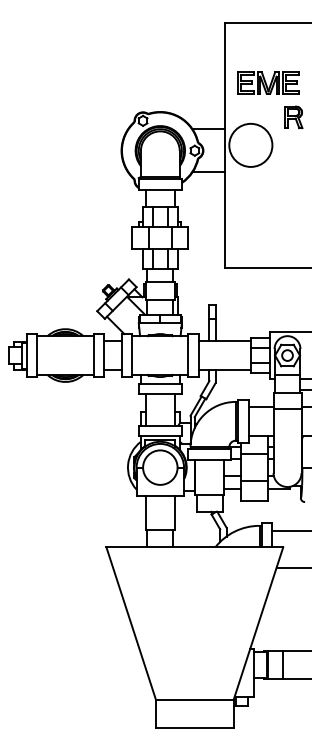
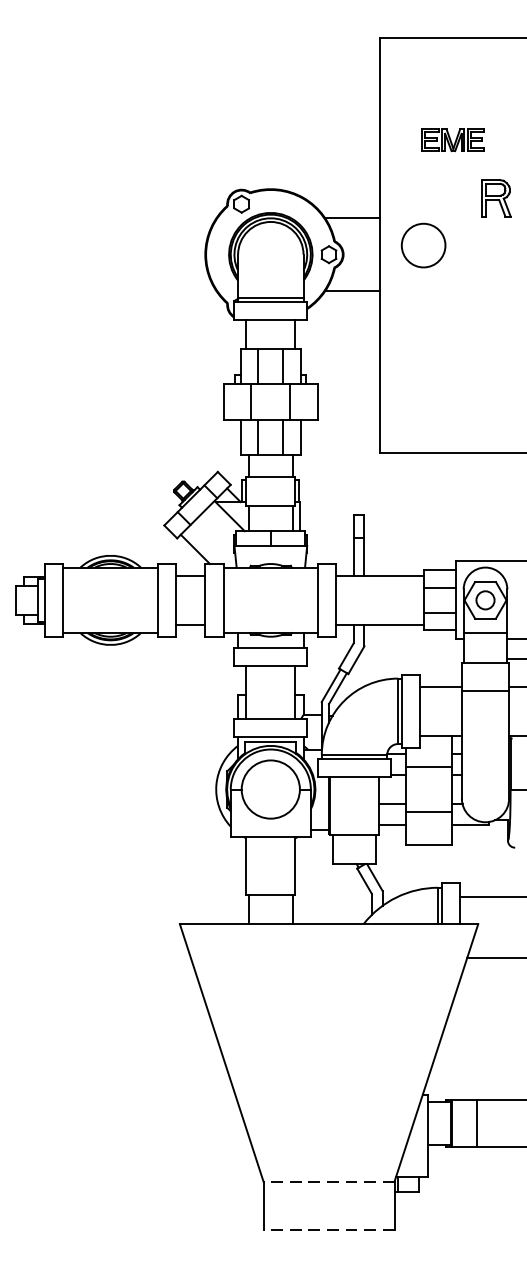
part: (268, 82) -> (453, 139), size x0.6
circle: (250, 144) -> (423, 244), size x0.6
line: (194, 699) -> (328, 1180), solid -> dashed
line: (194, 728) -> (328, 1229), solid -> dashed

